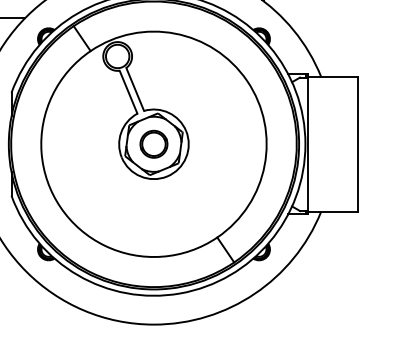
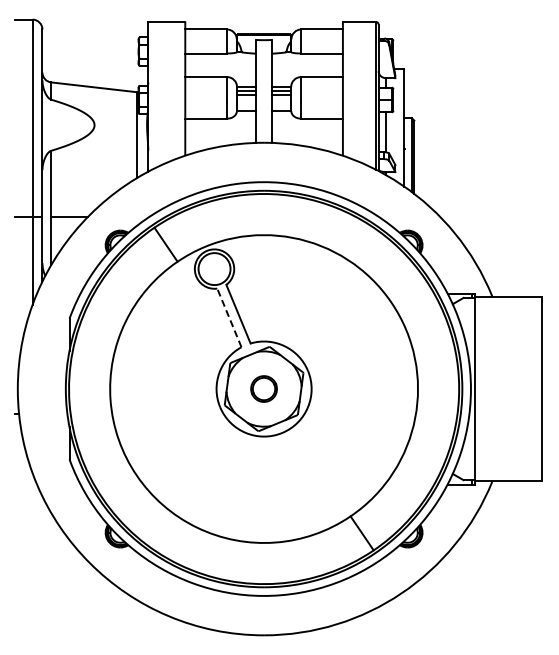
line: (128, 91) -> (229, 317), solid -> dashed
part: (153, 143) -> (263, 388), size x0.7

